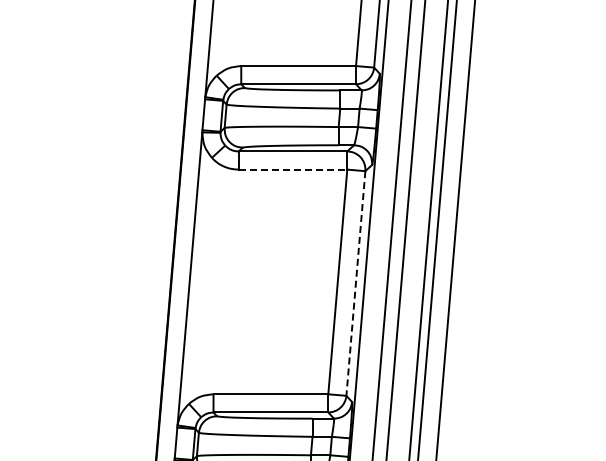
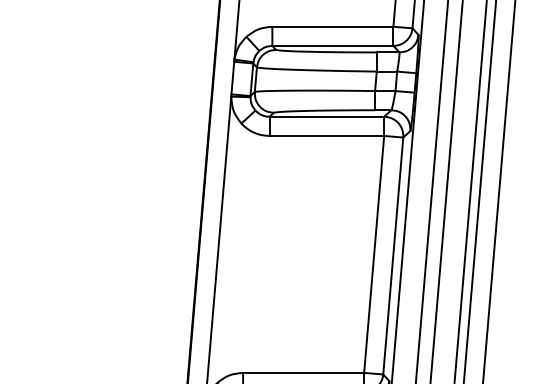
line: (293, 169) -> (327, 135), dashed -> solid
line: (355, 283) -> (392, 256), dashed -> solid

